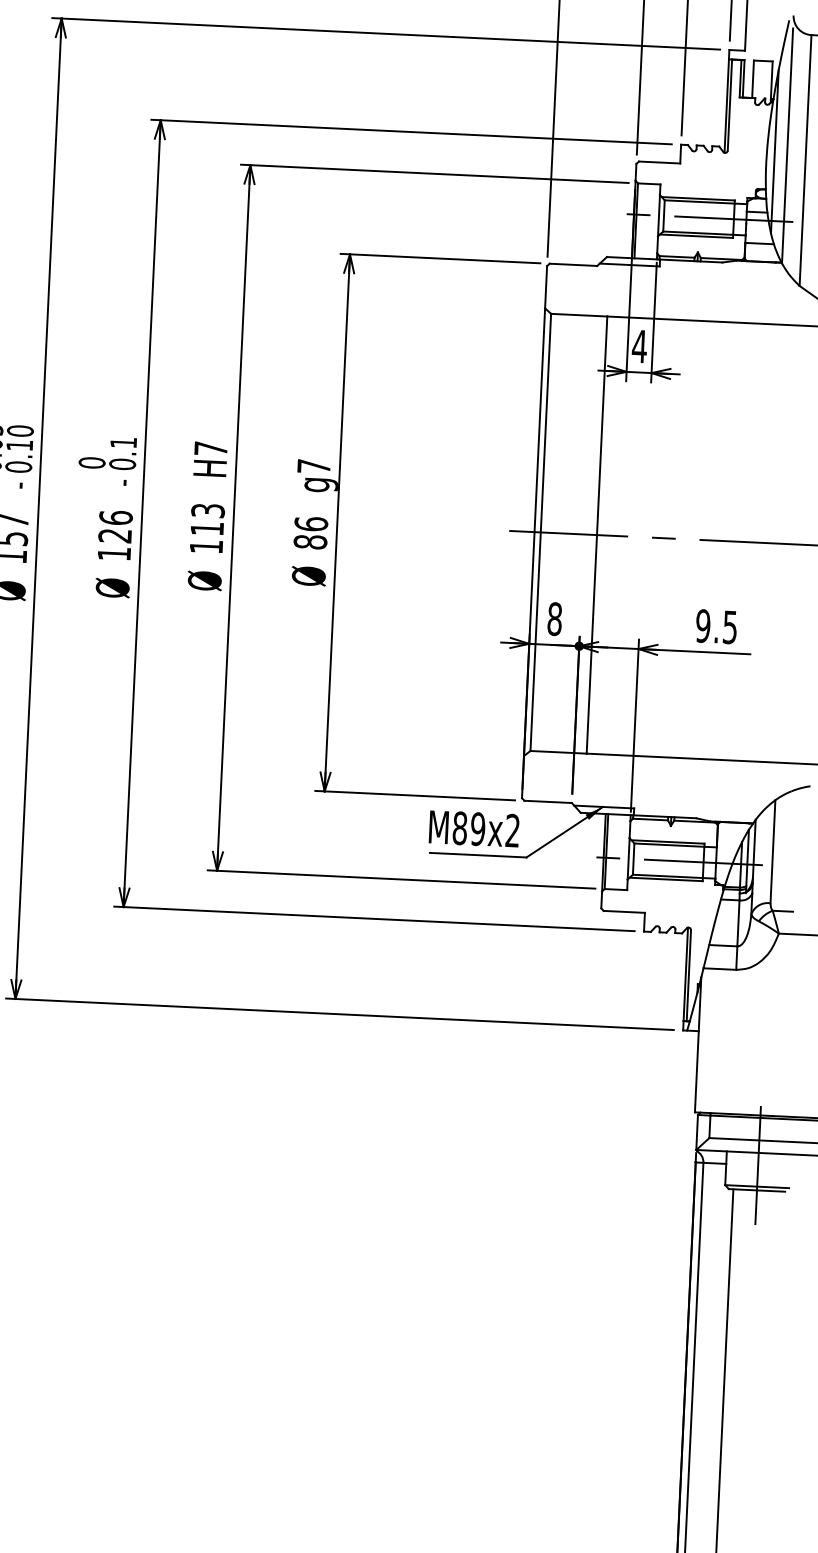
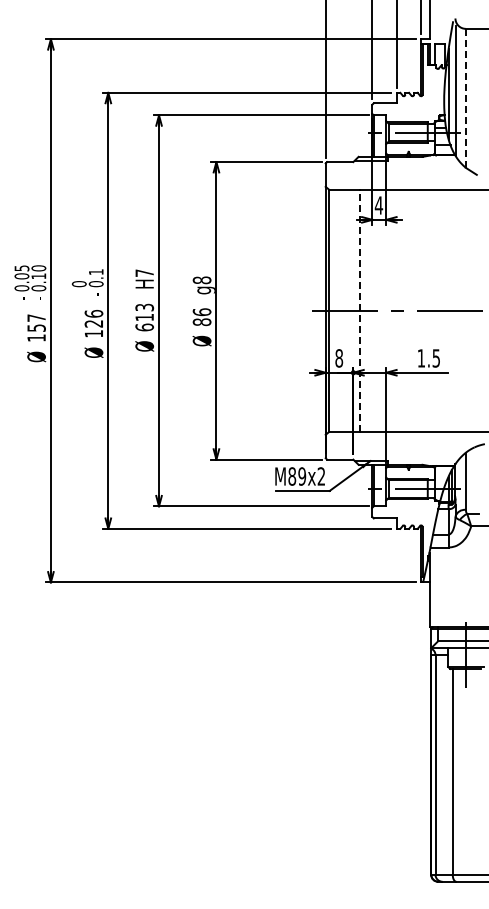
line: (804, 160) -> (465, 98), solid -> dashed
text: (312, 466) -> (201, 280), g7 -> g8
line: (597, 534) -> (360, 310), solid -> dashed
text: (206, 546) -> (144, 327), 113 -> 613
text: (703, 626) -> (421, 358), 9.5 -> 1.5

